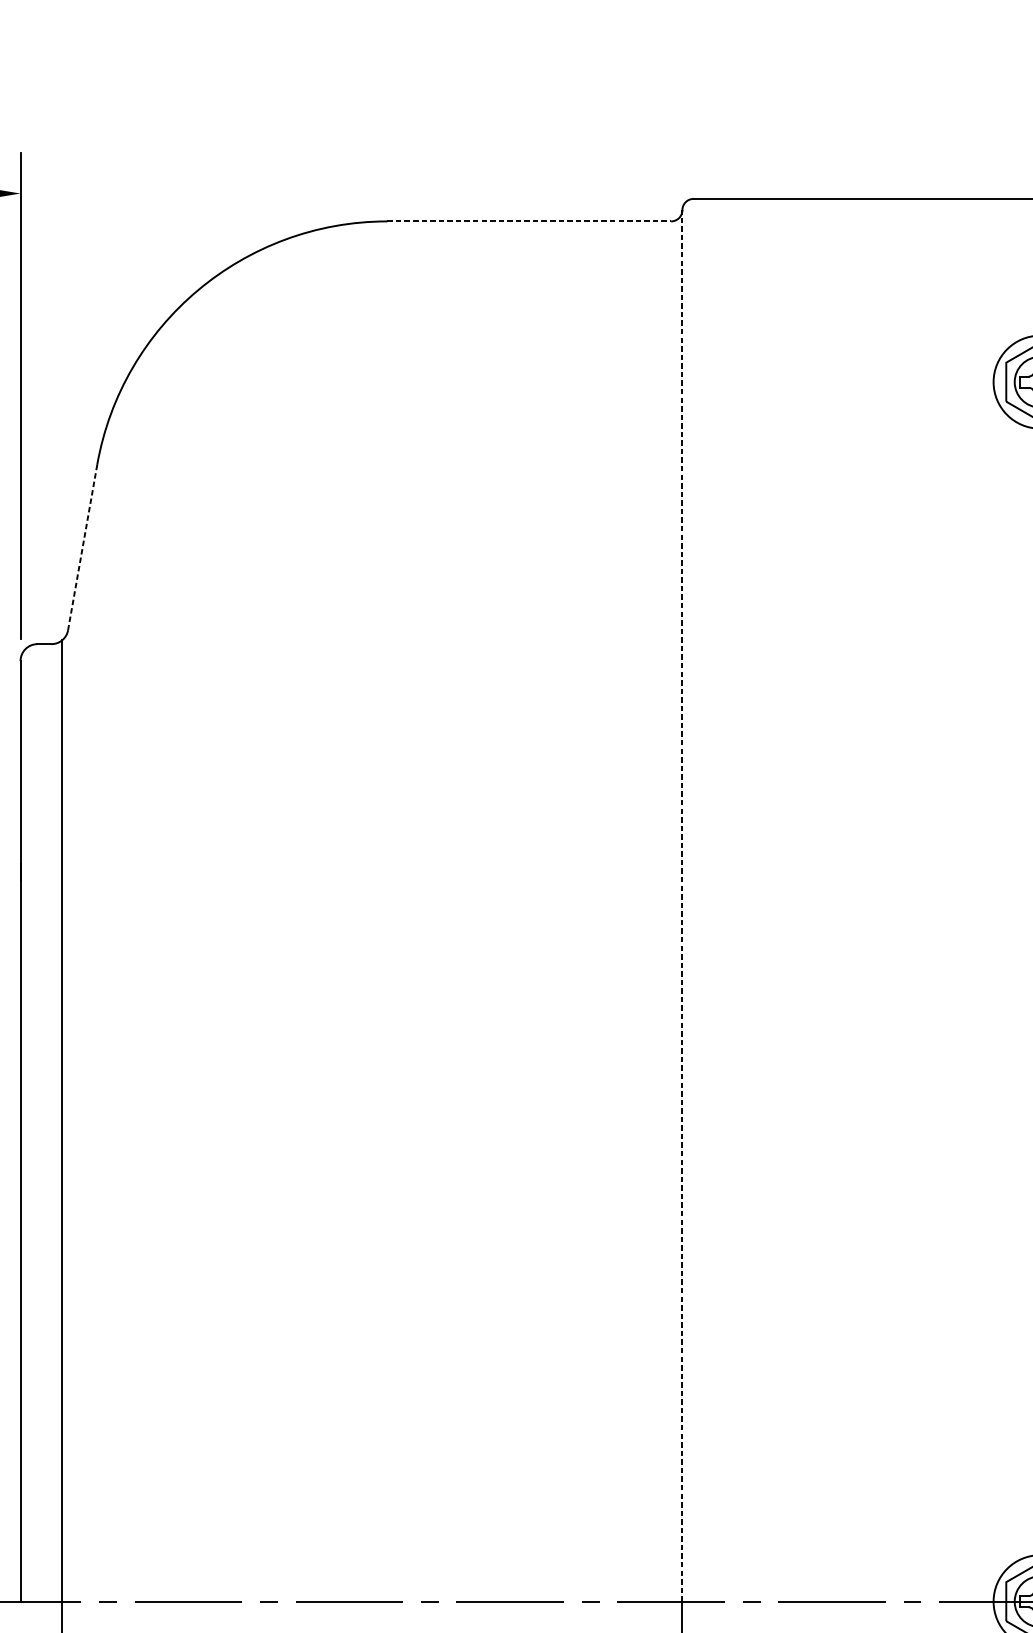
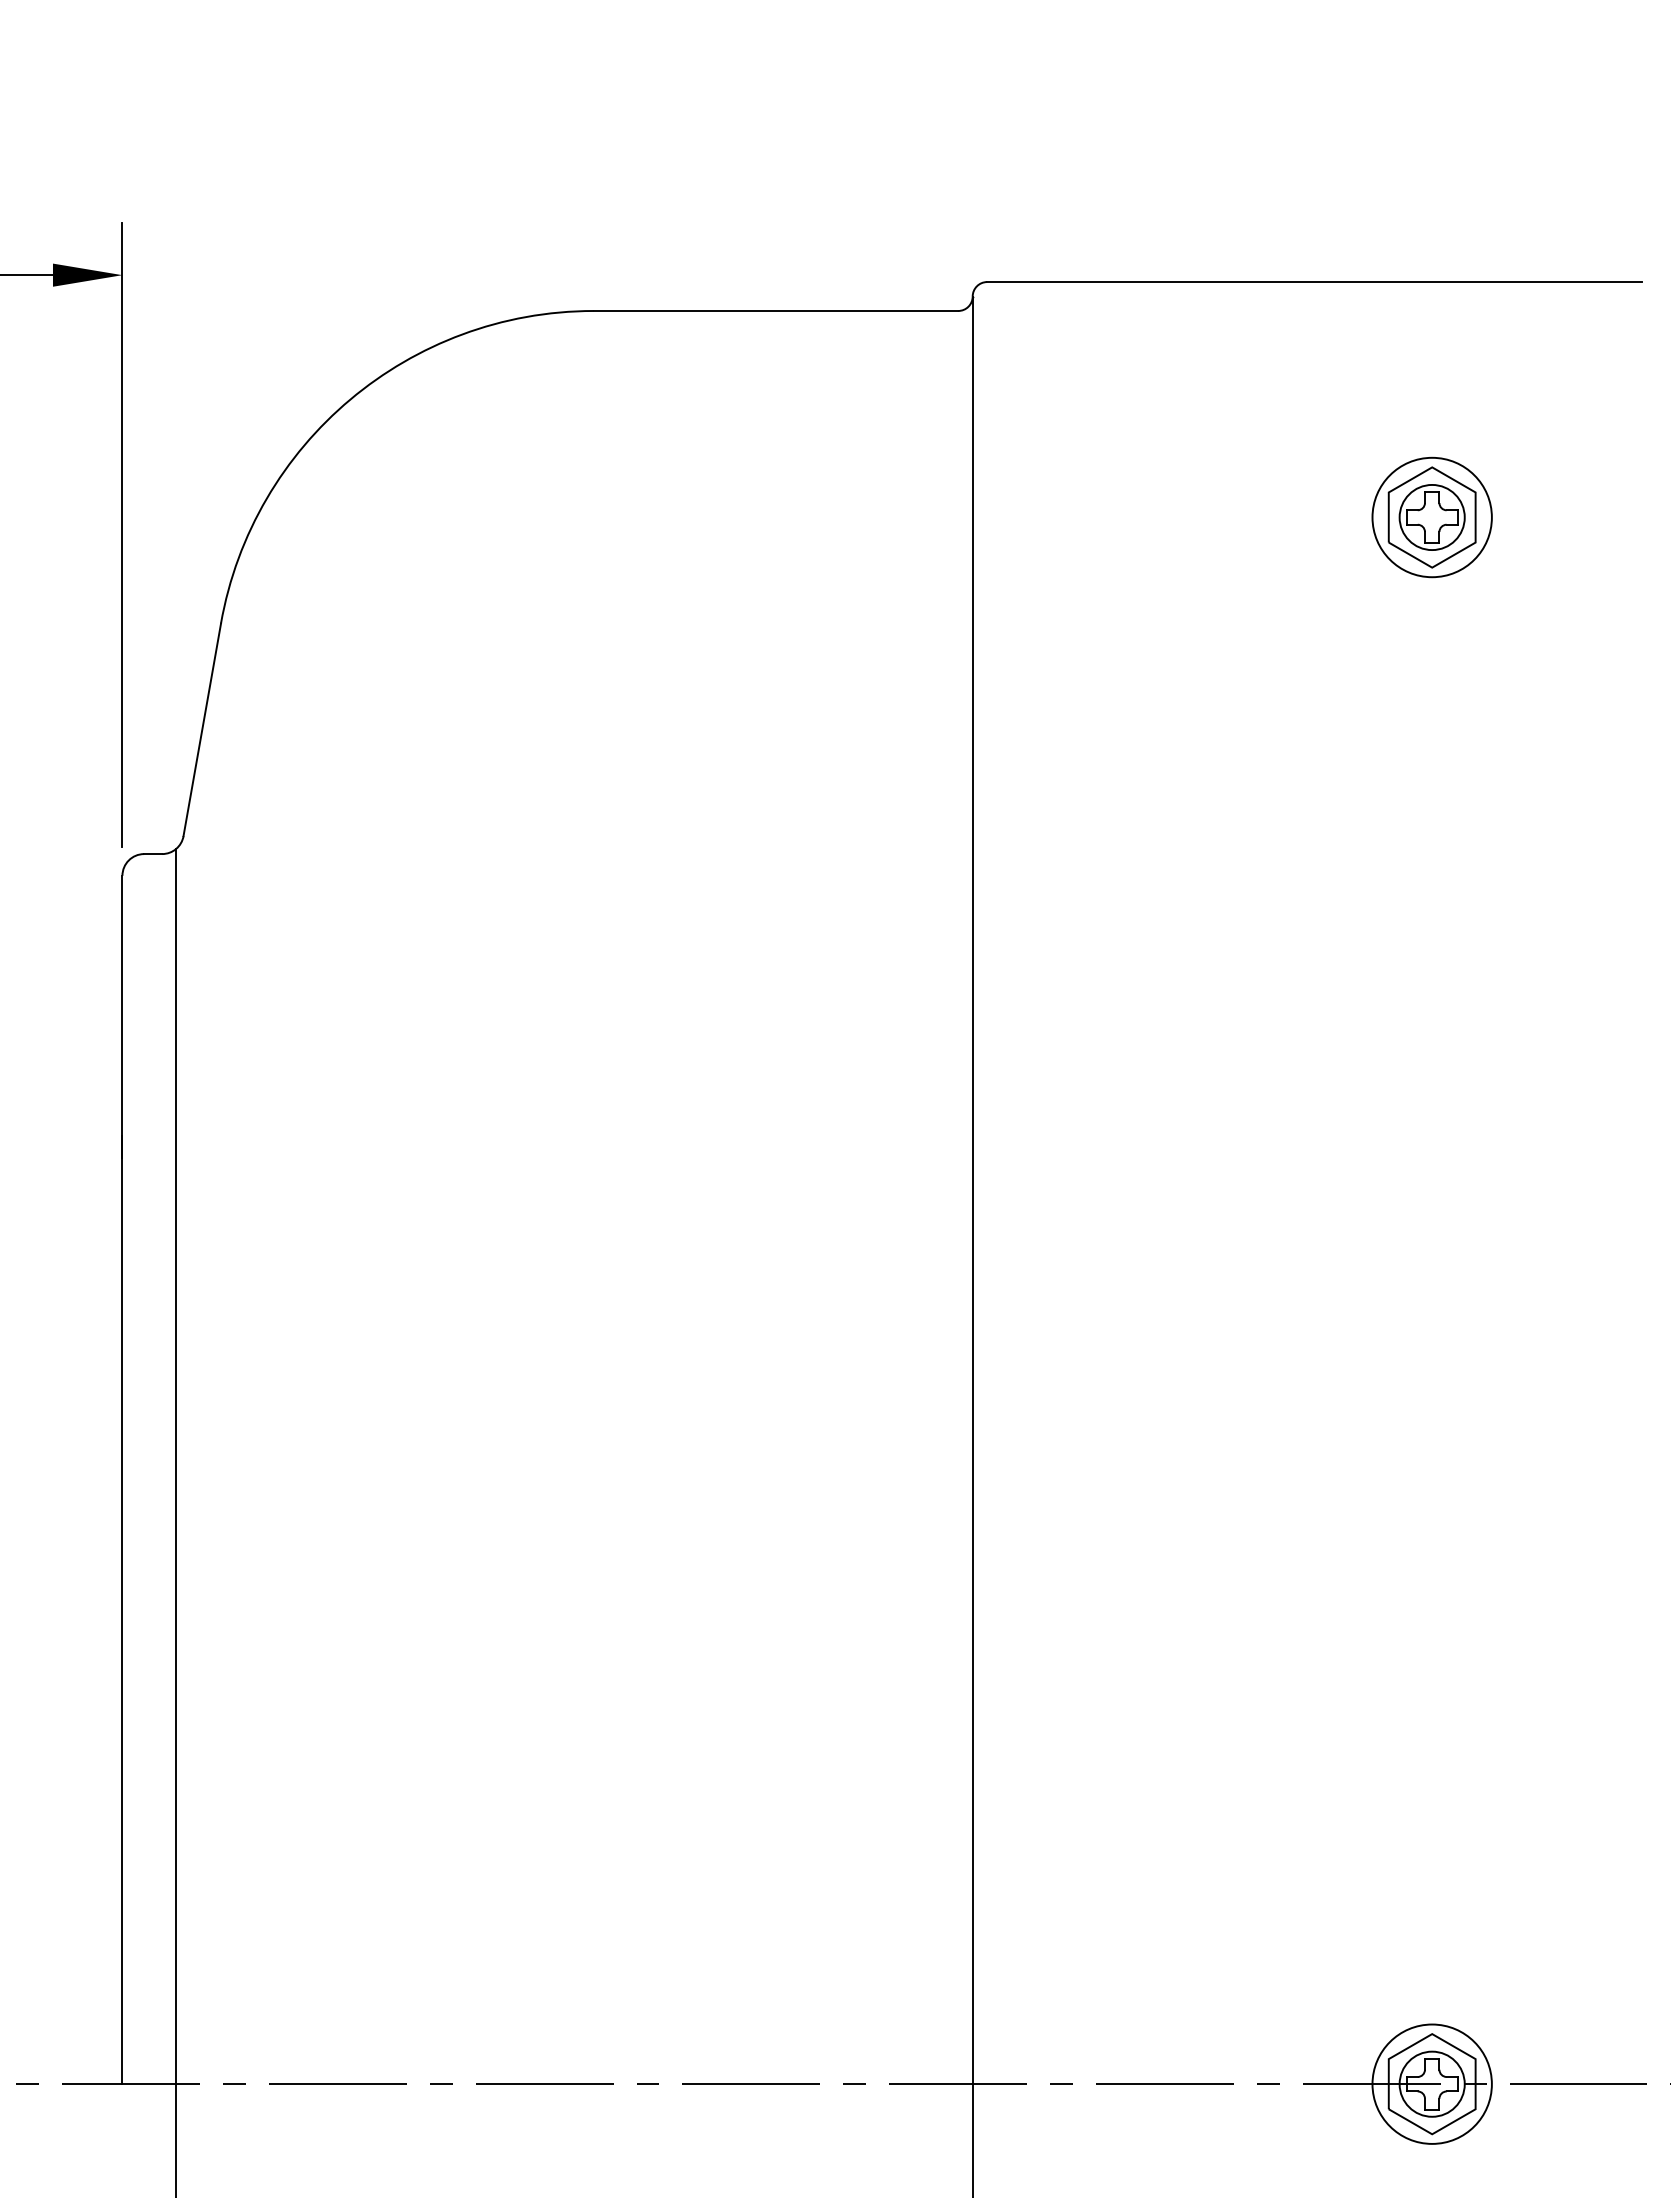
line: (529, 221) -> (776, 311), dashed -> solid
line: (82, 547) -> (202, 729), dashed -> solid
line: (682, 906) -> (972, 1190), dashed -> solid

